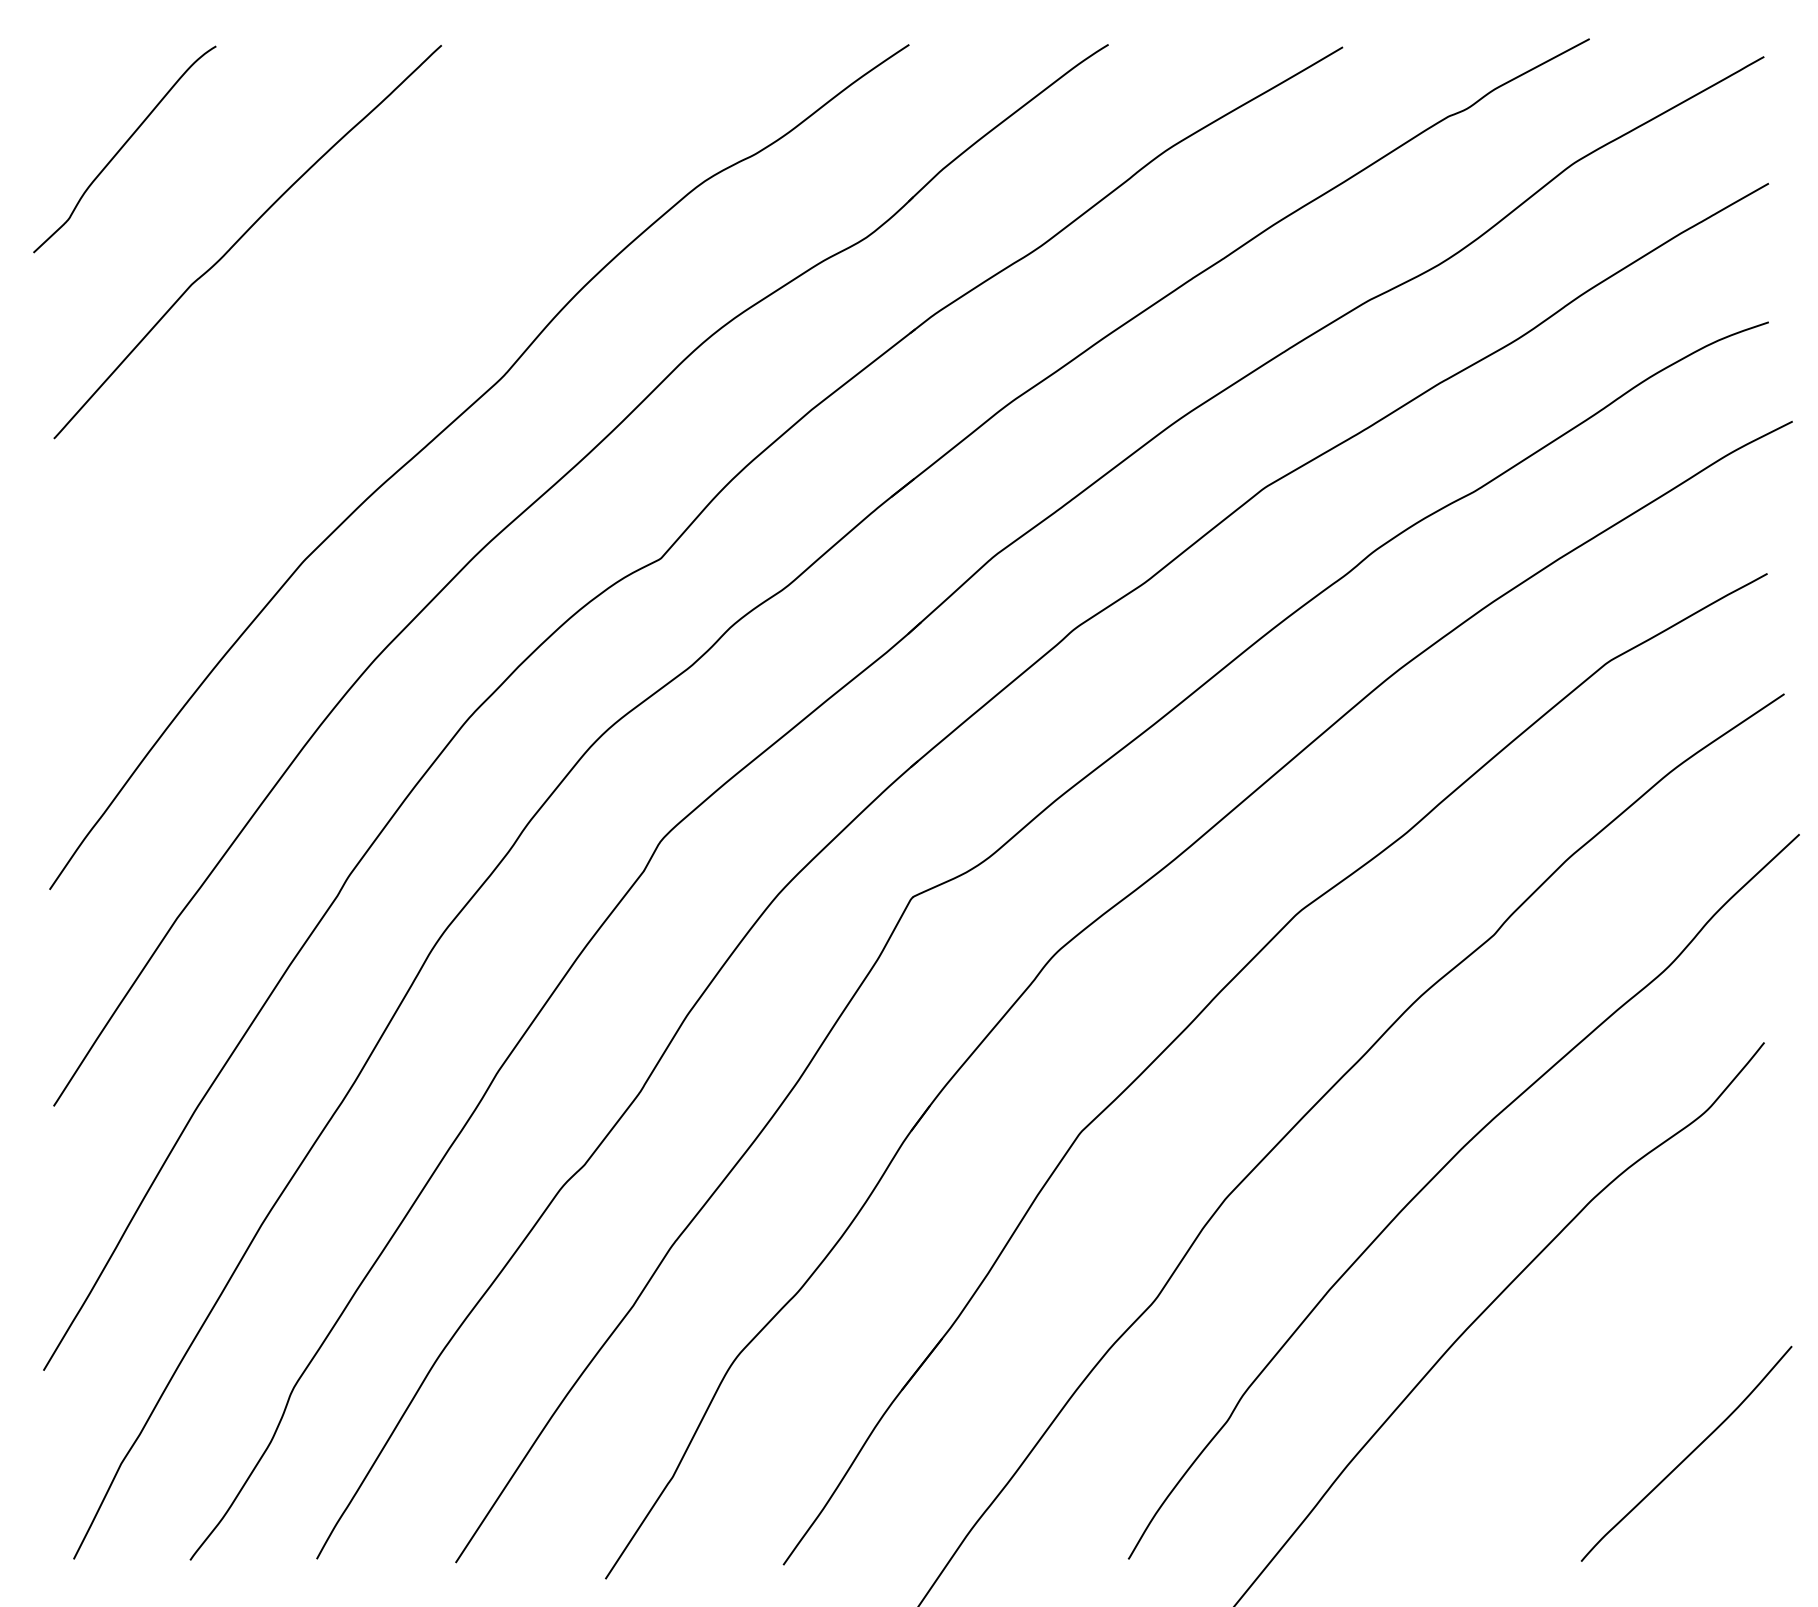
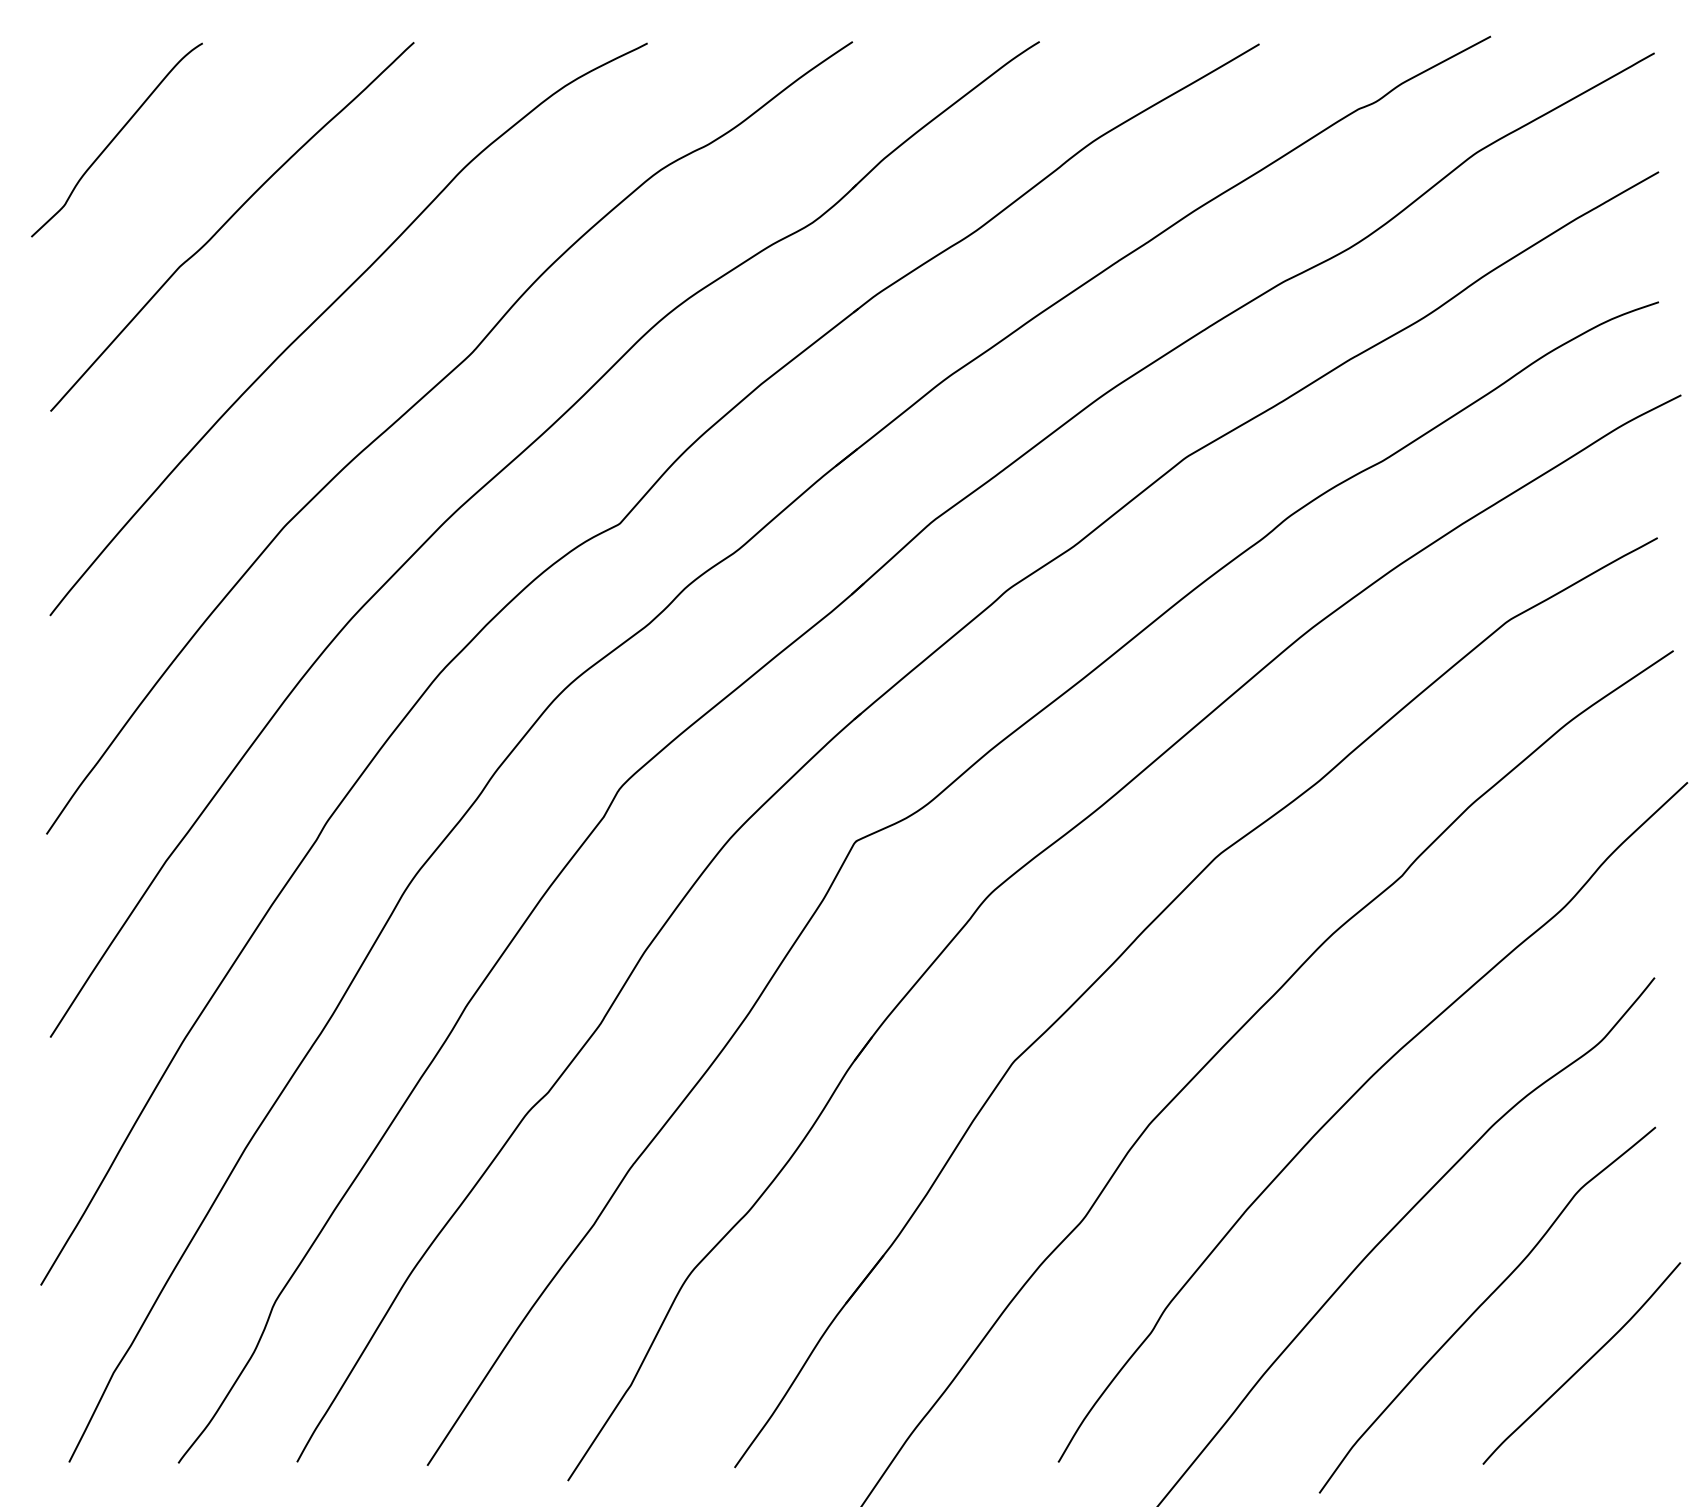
curve: (350, 329) -> (328, 308), added
curve: (1580, 1391) -> (1482, 1304), added

